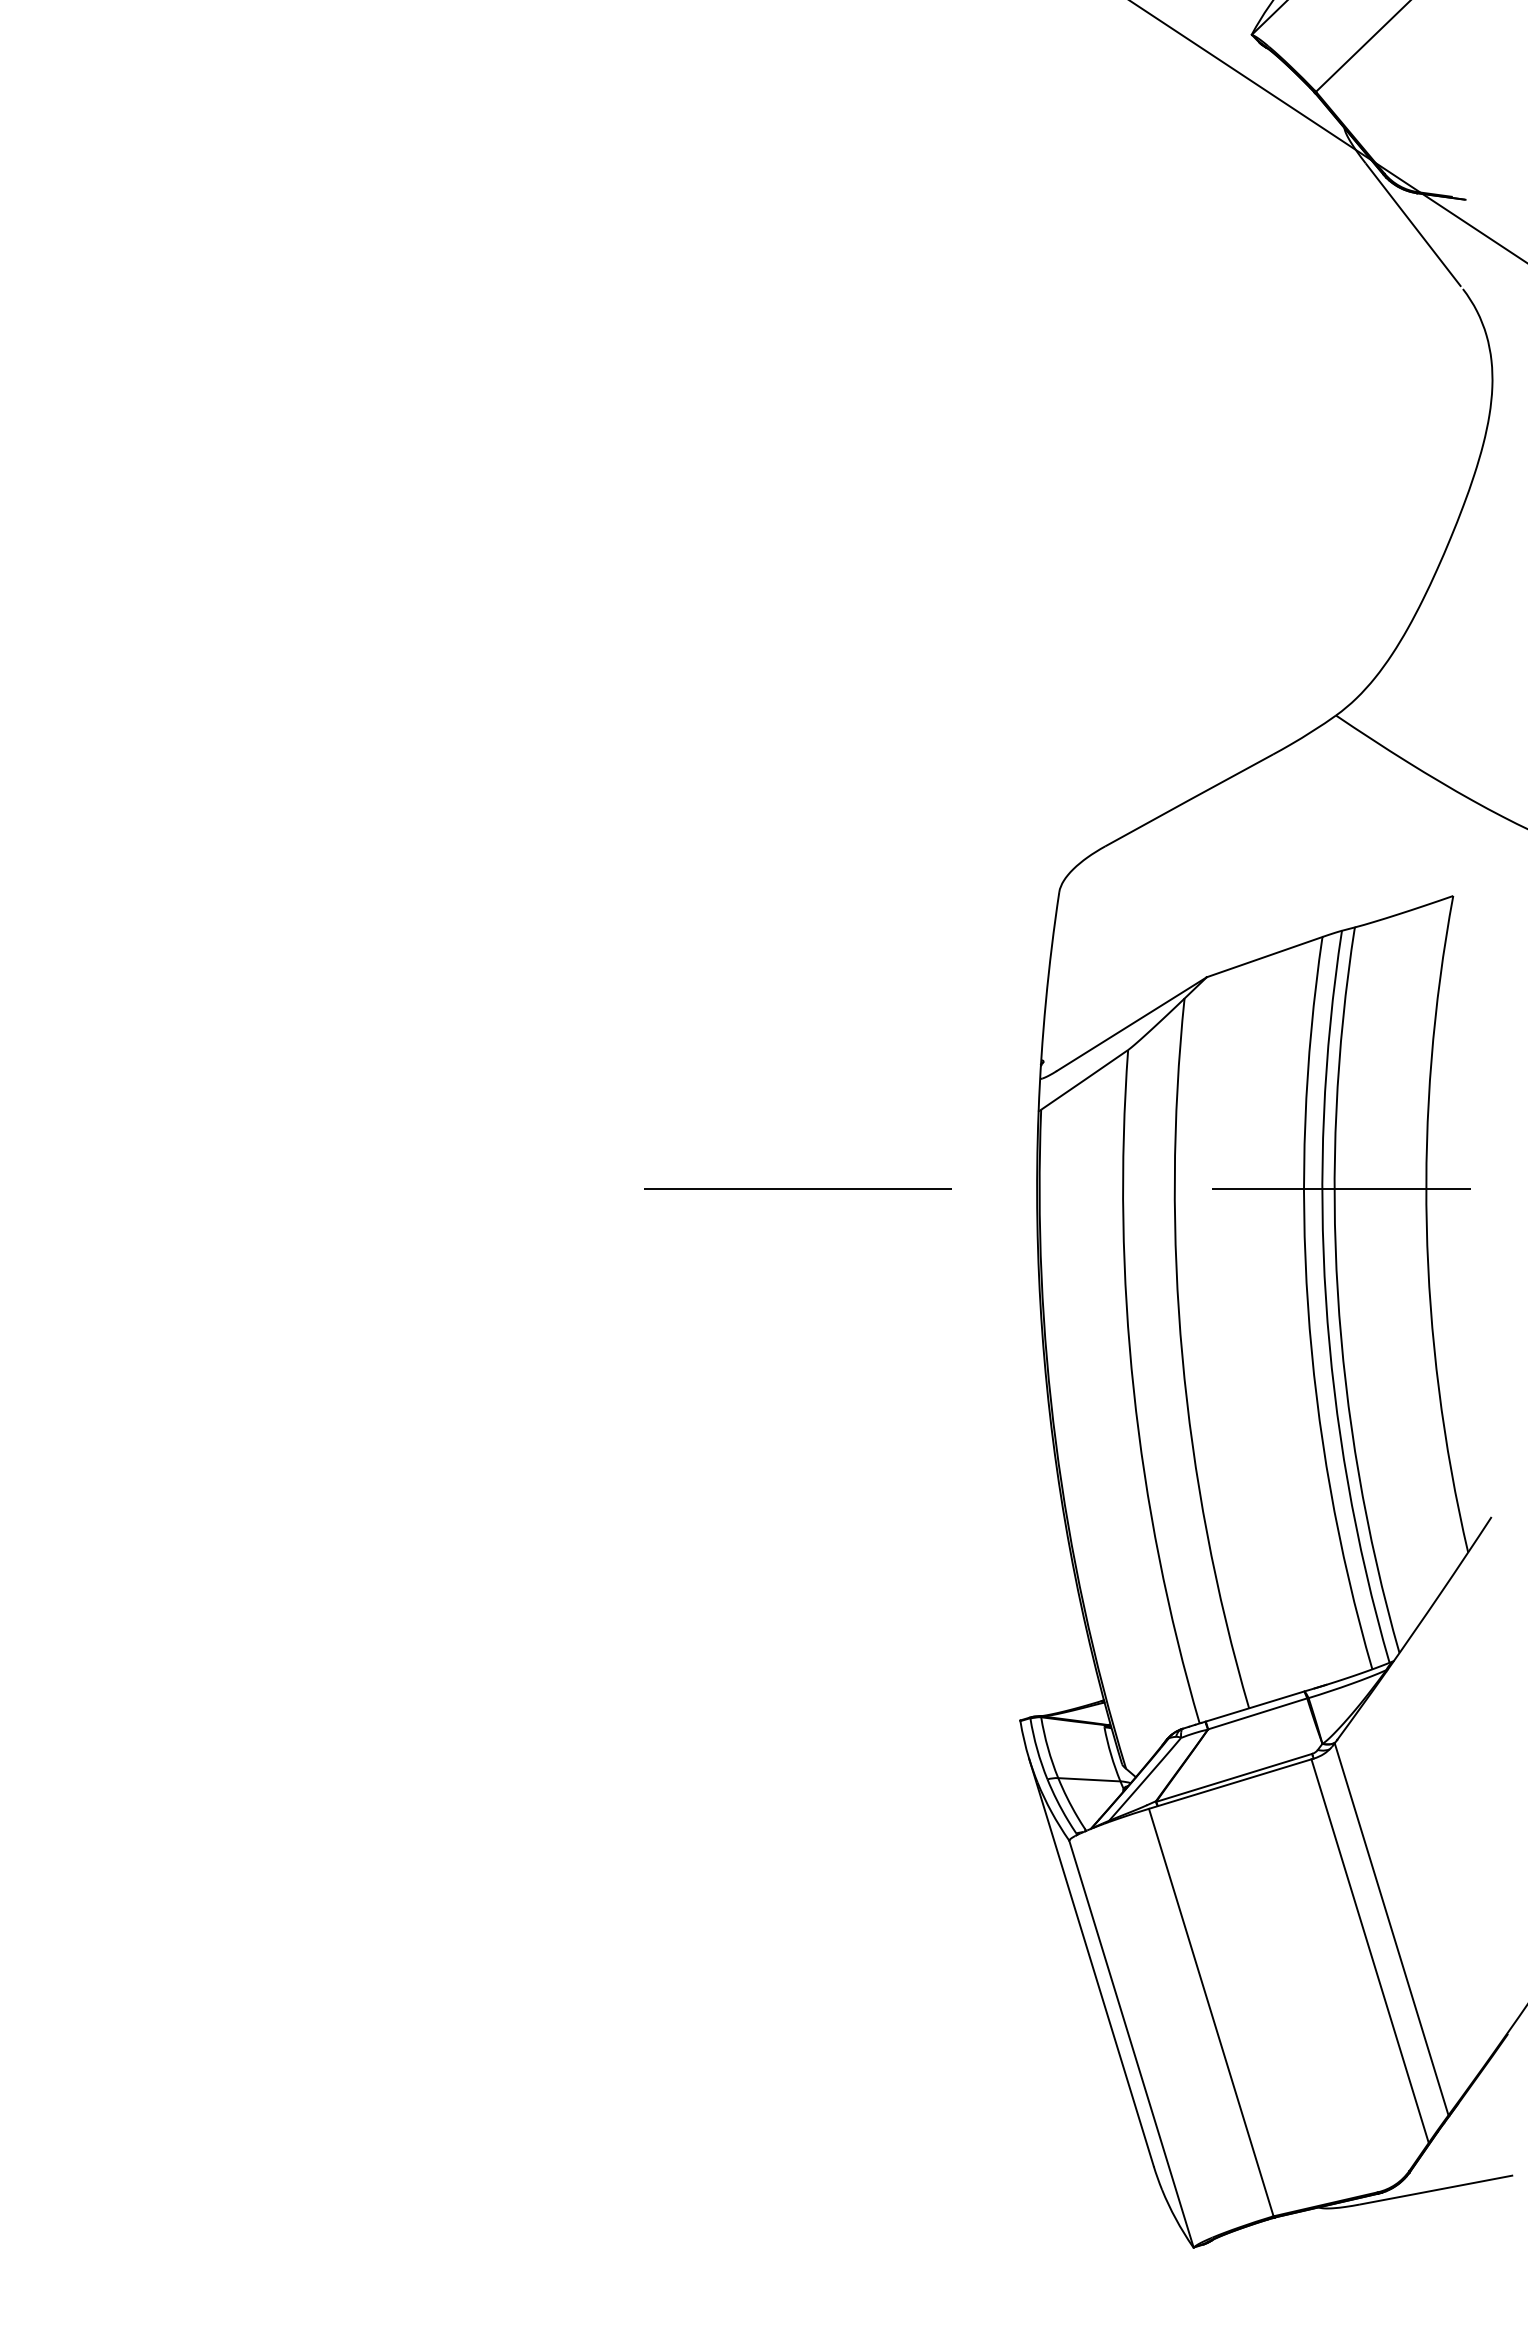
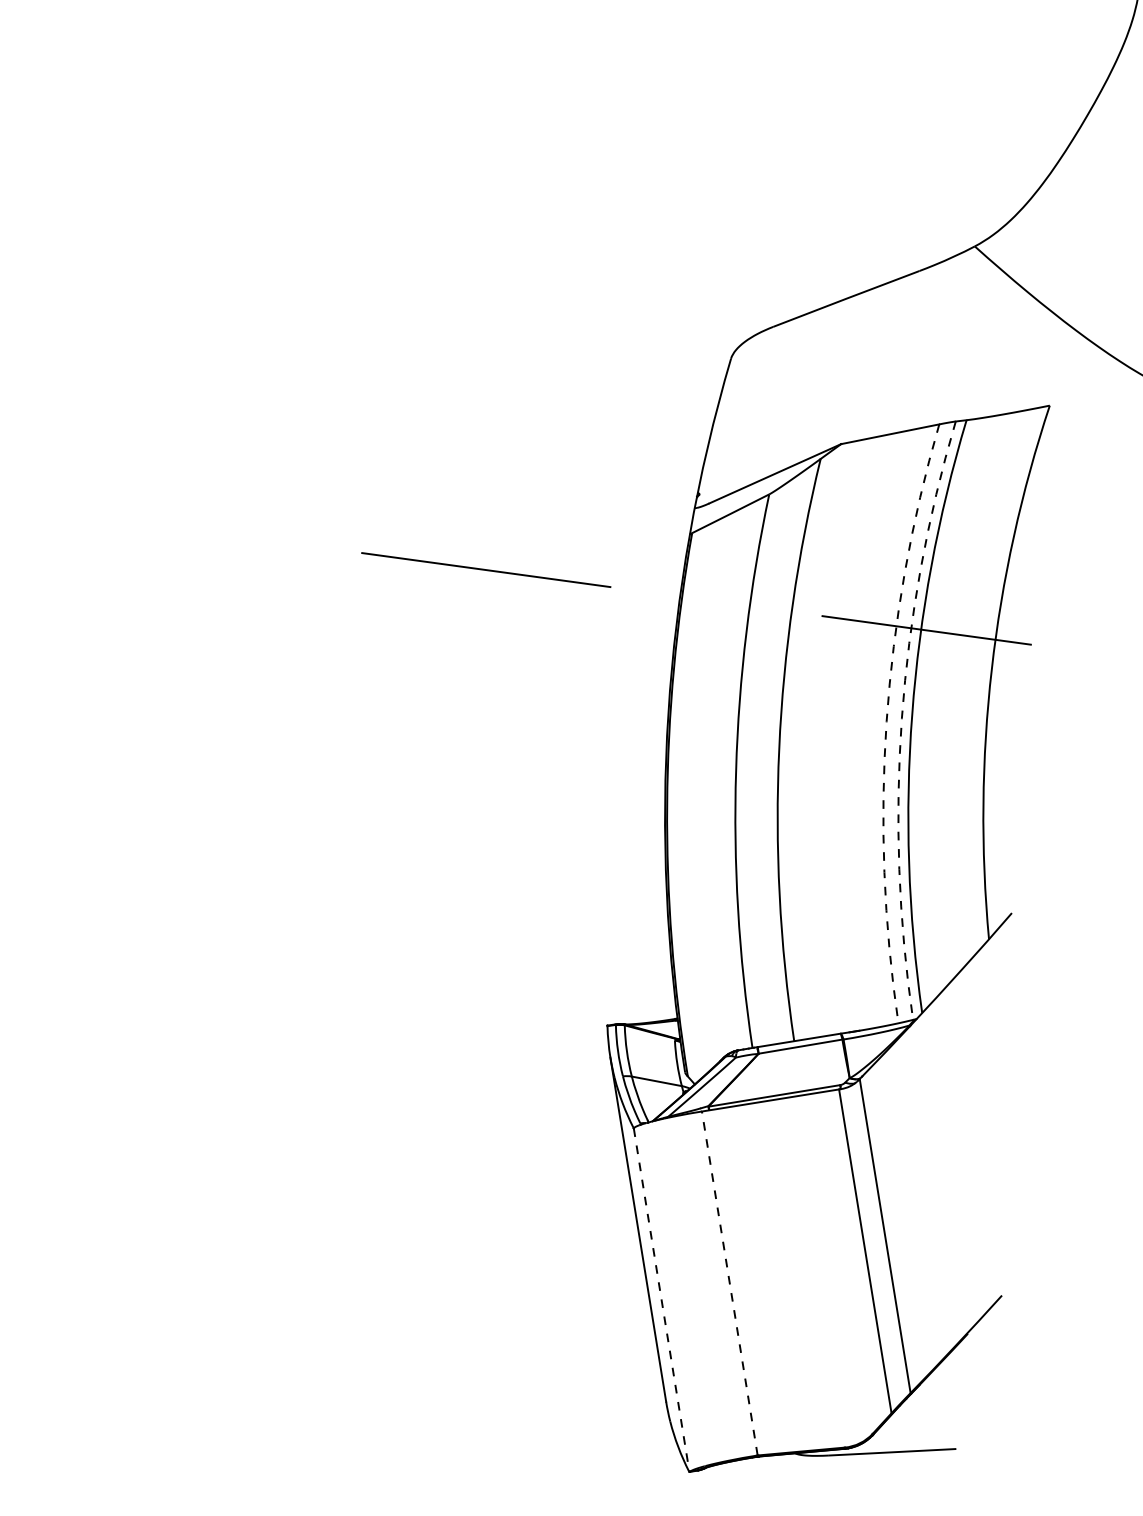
arc: (1325, 1299) -> (901, 718), solid -> dashed
arc: (1308, 1305) -> (887, 721), solid -> dashed
line: (1211, 2012) -> (729, 1283), solid -> dashed
line: (1131, 2044) -> (661, 1300), solid -> dashed

